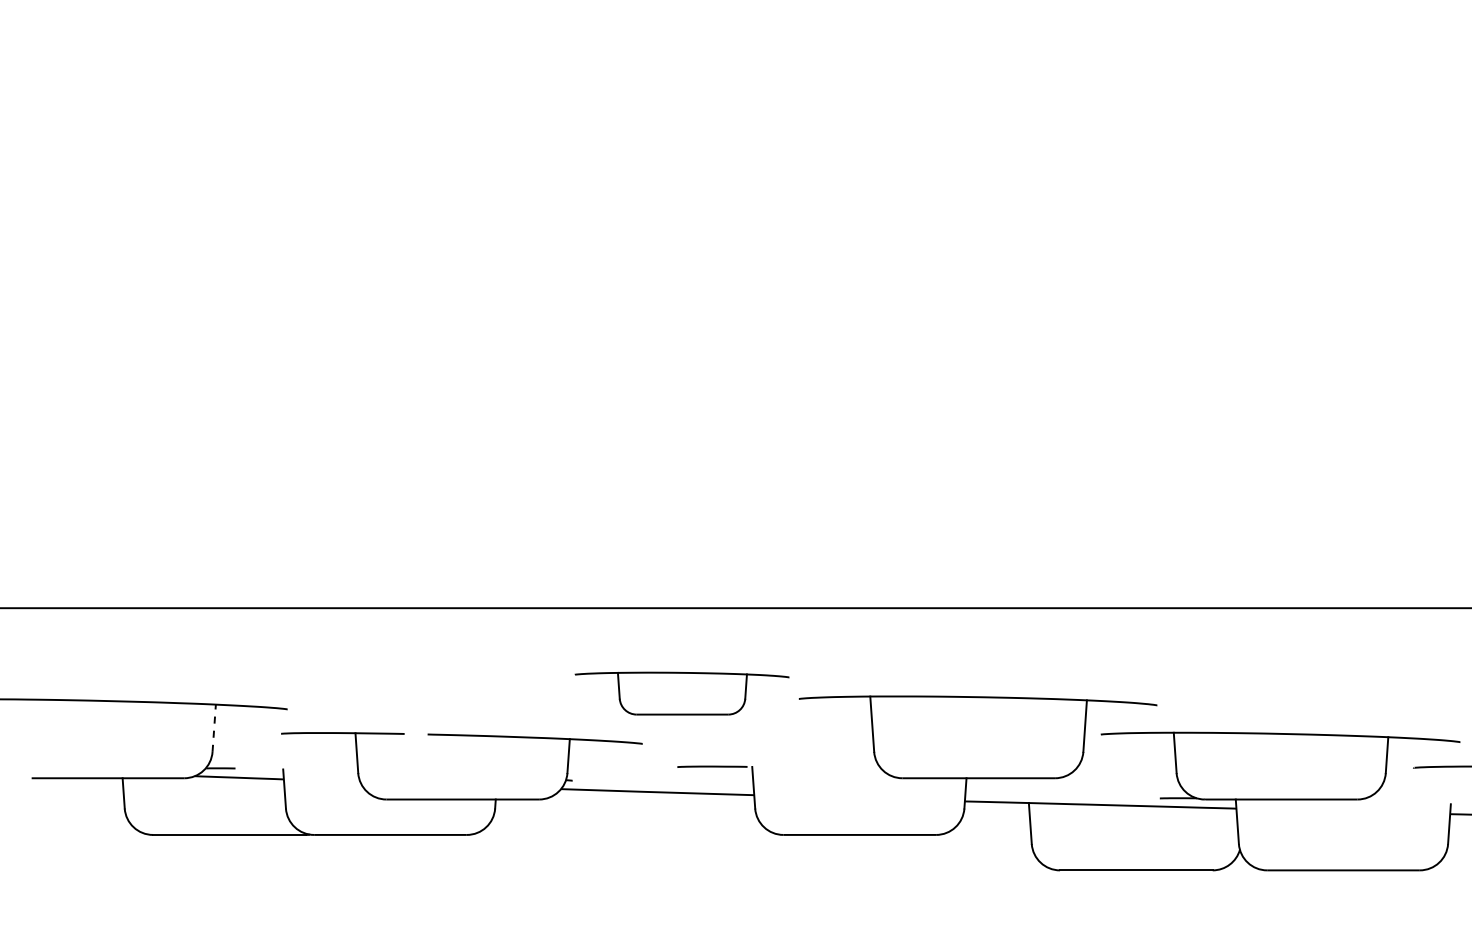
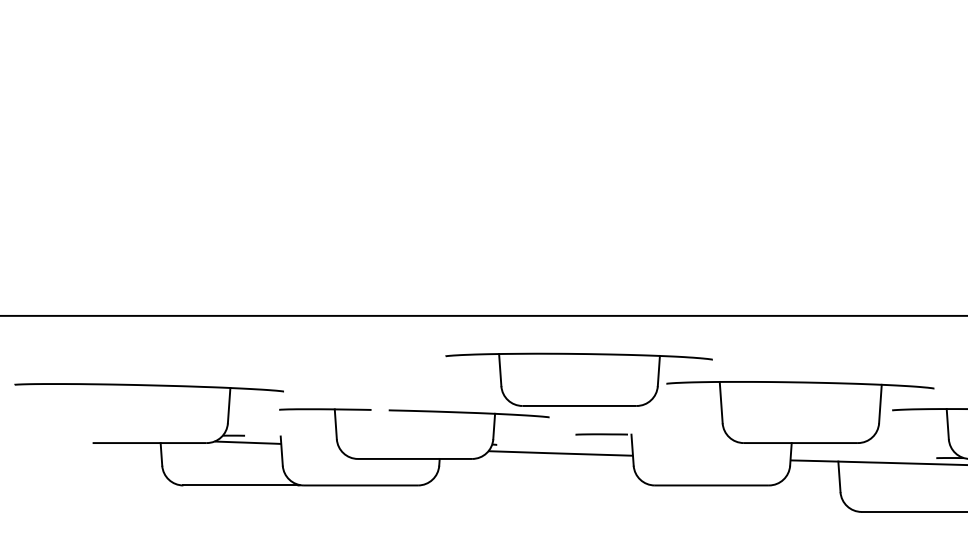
part: (681, 693) -> (578, 379), size x1.67
line: (214, 728) -> (229, 405), dashed -> solid

